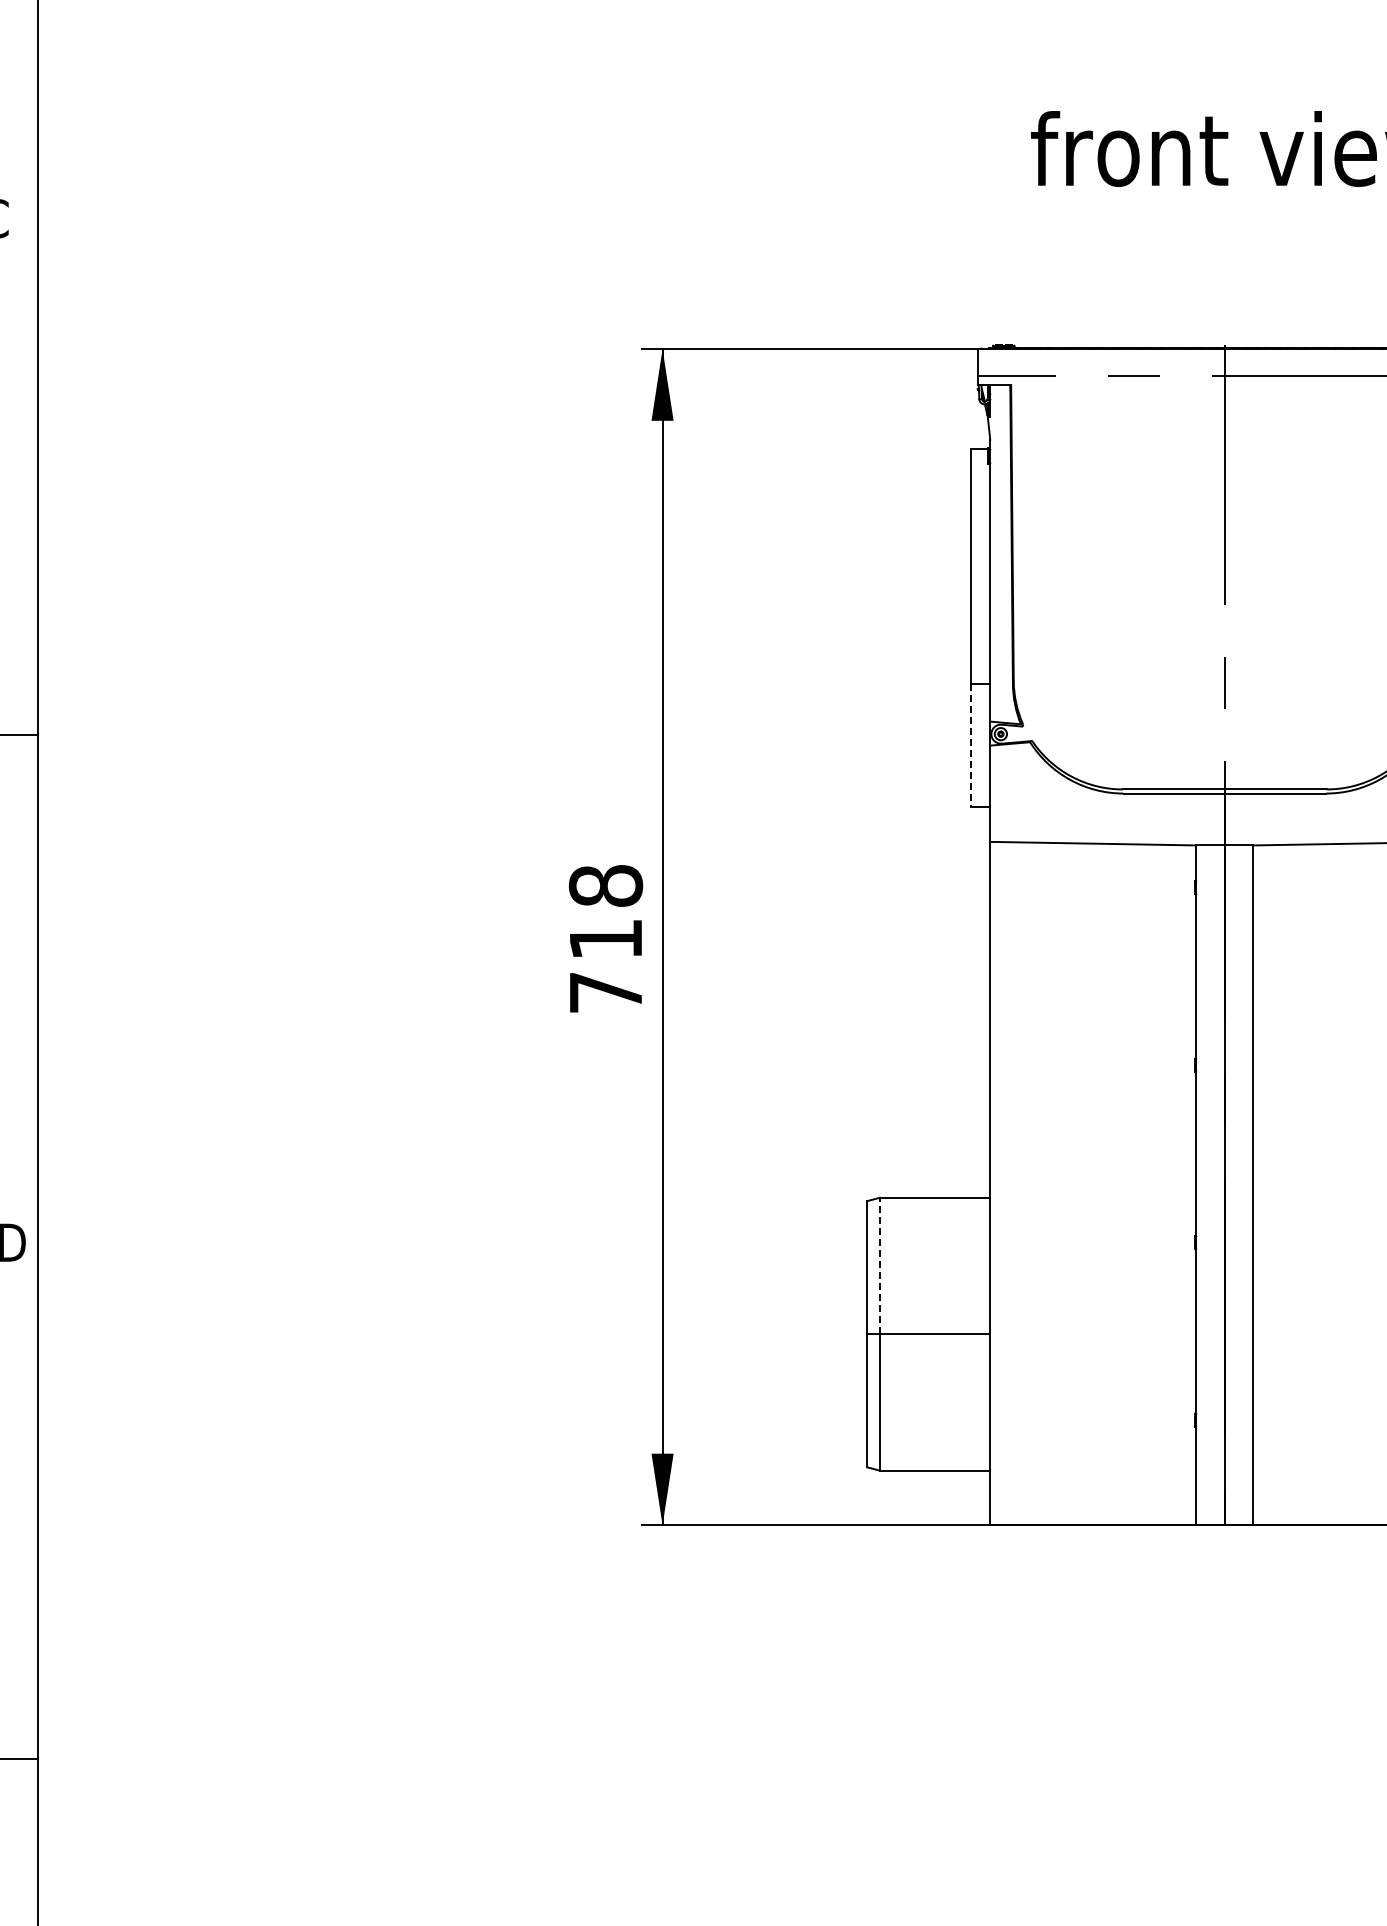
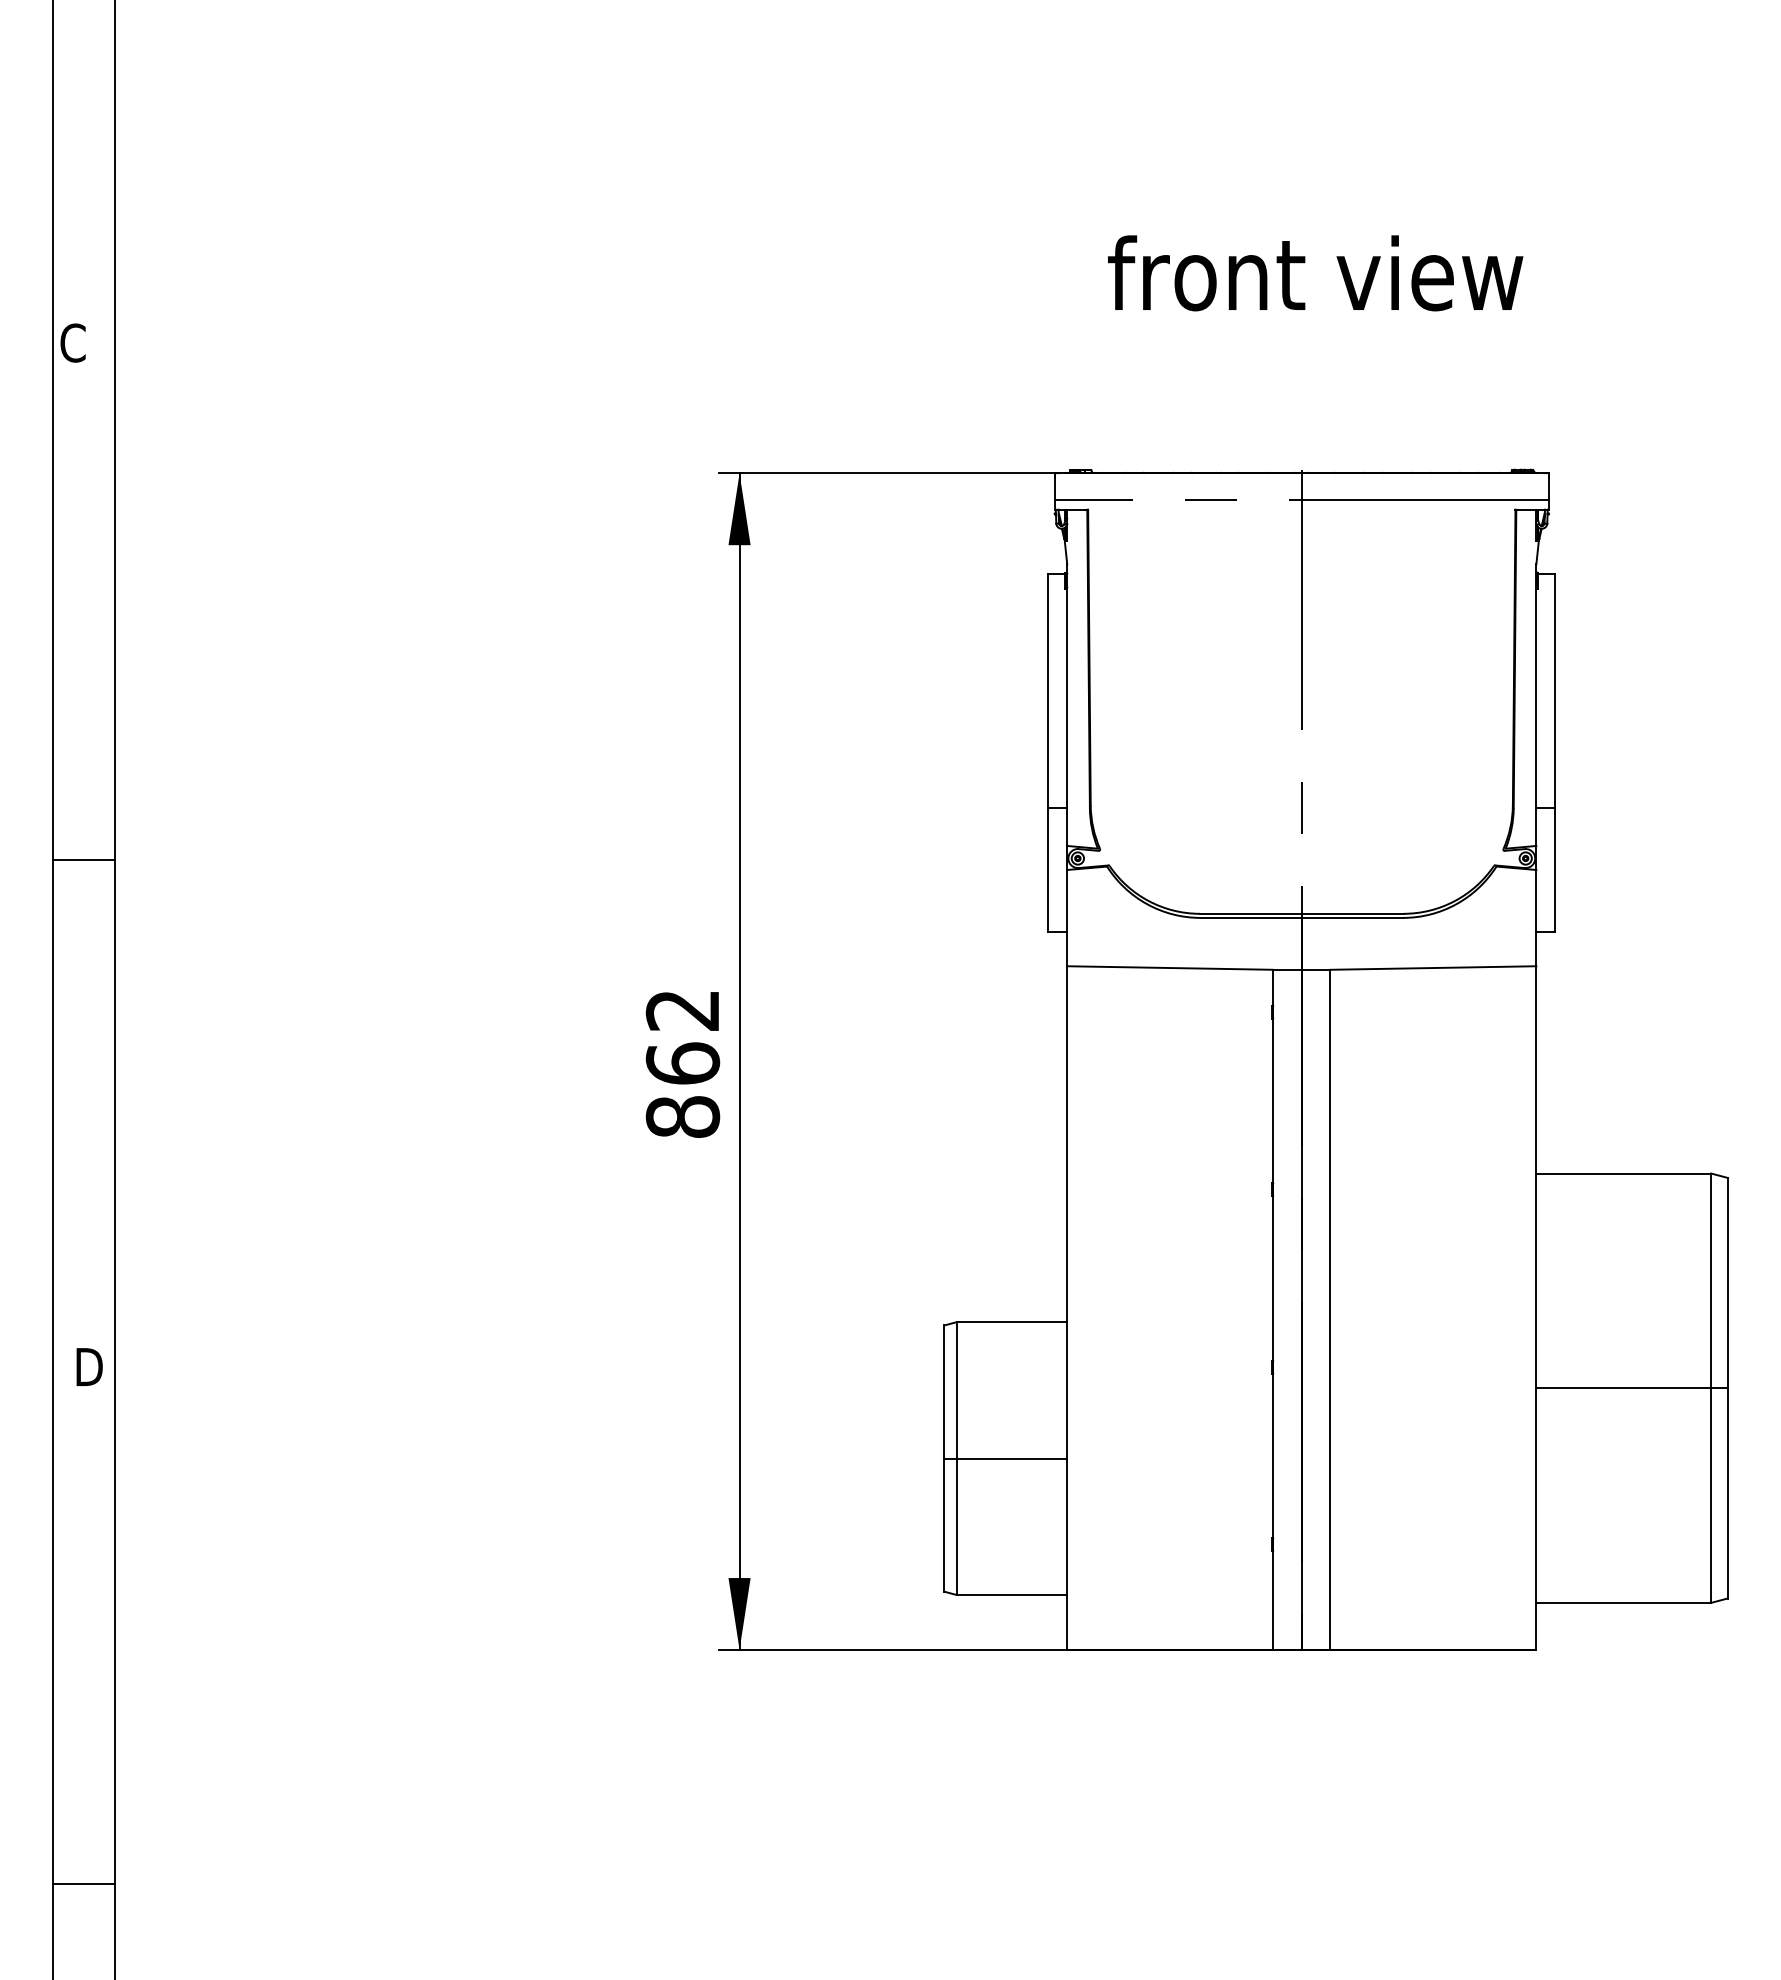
line: (971, 745) -> (1048, 869), dashed -> solid
text: (605, 939) -> (682, 1063), 718 -> 862
line: (879, 1265) -> (956, 1389), dashed -> solid

